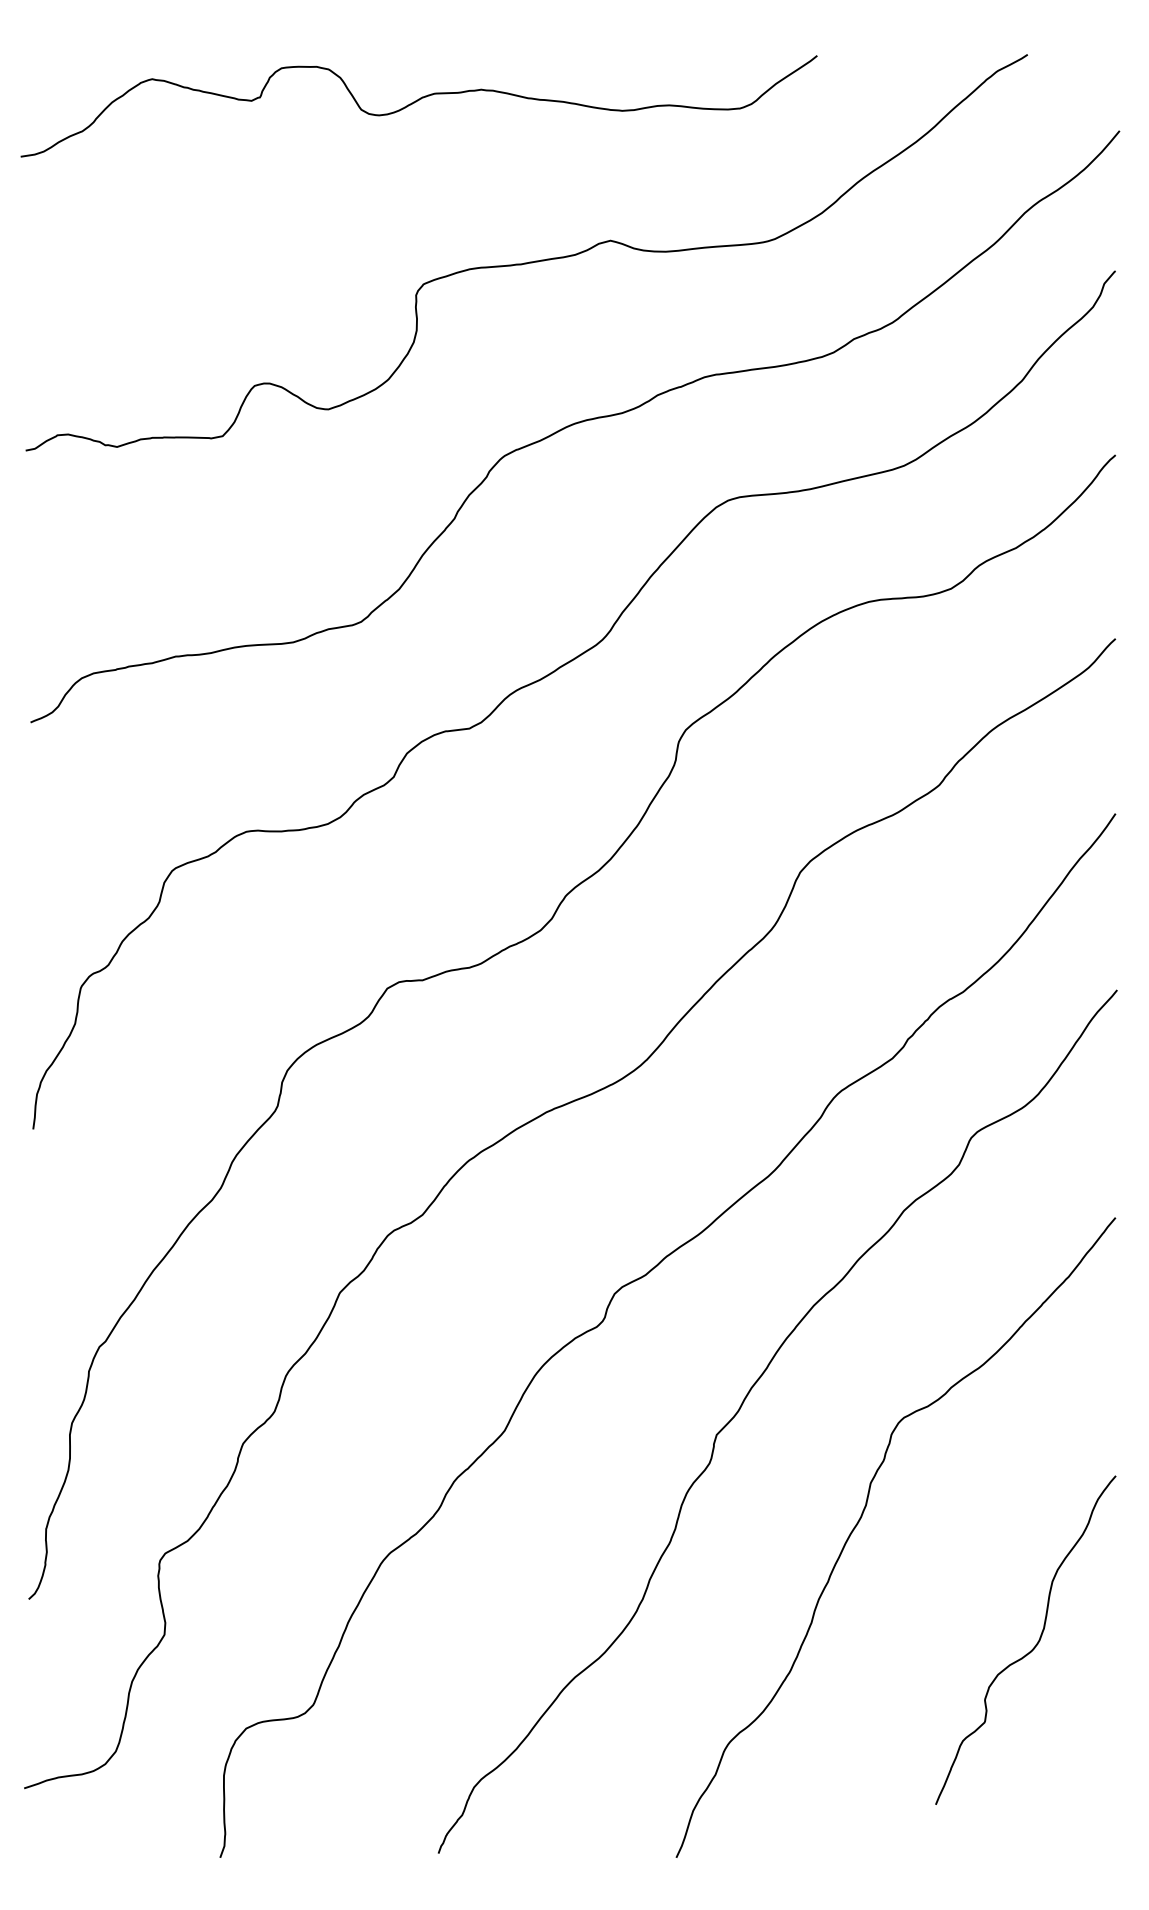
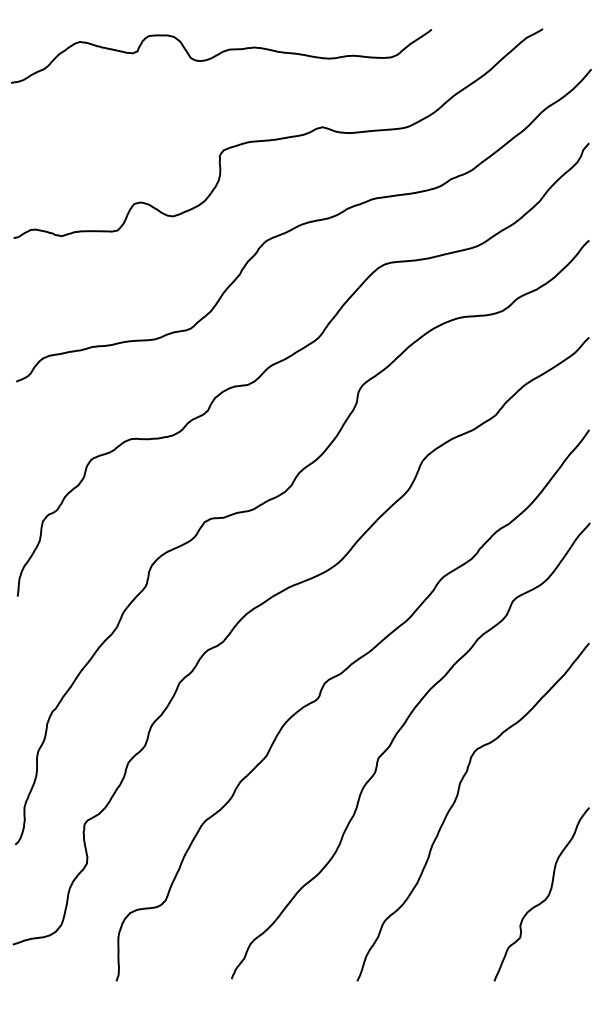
curve: (1032, 1646) -> (545, 897), moved

